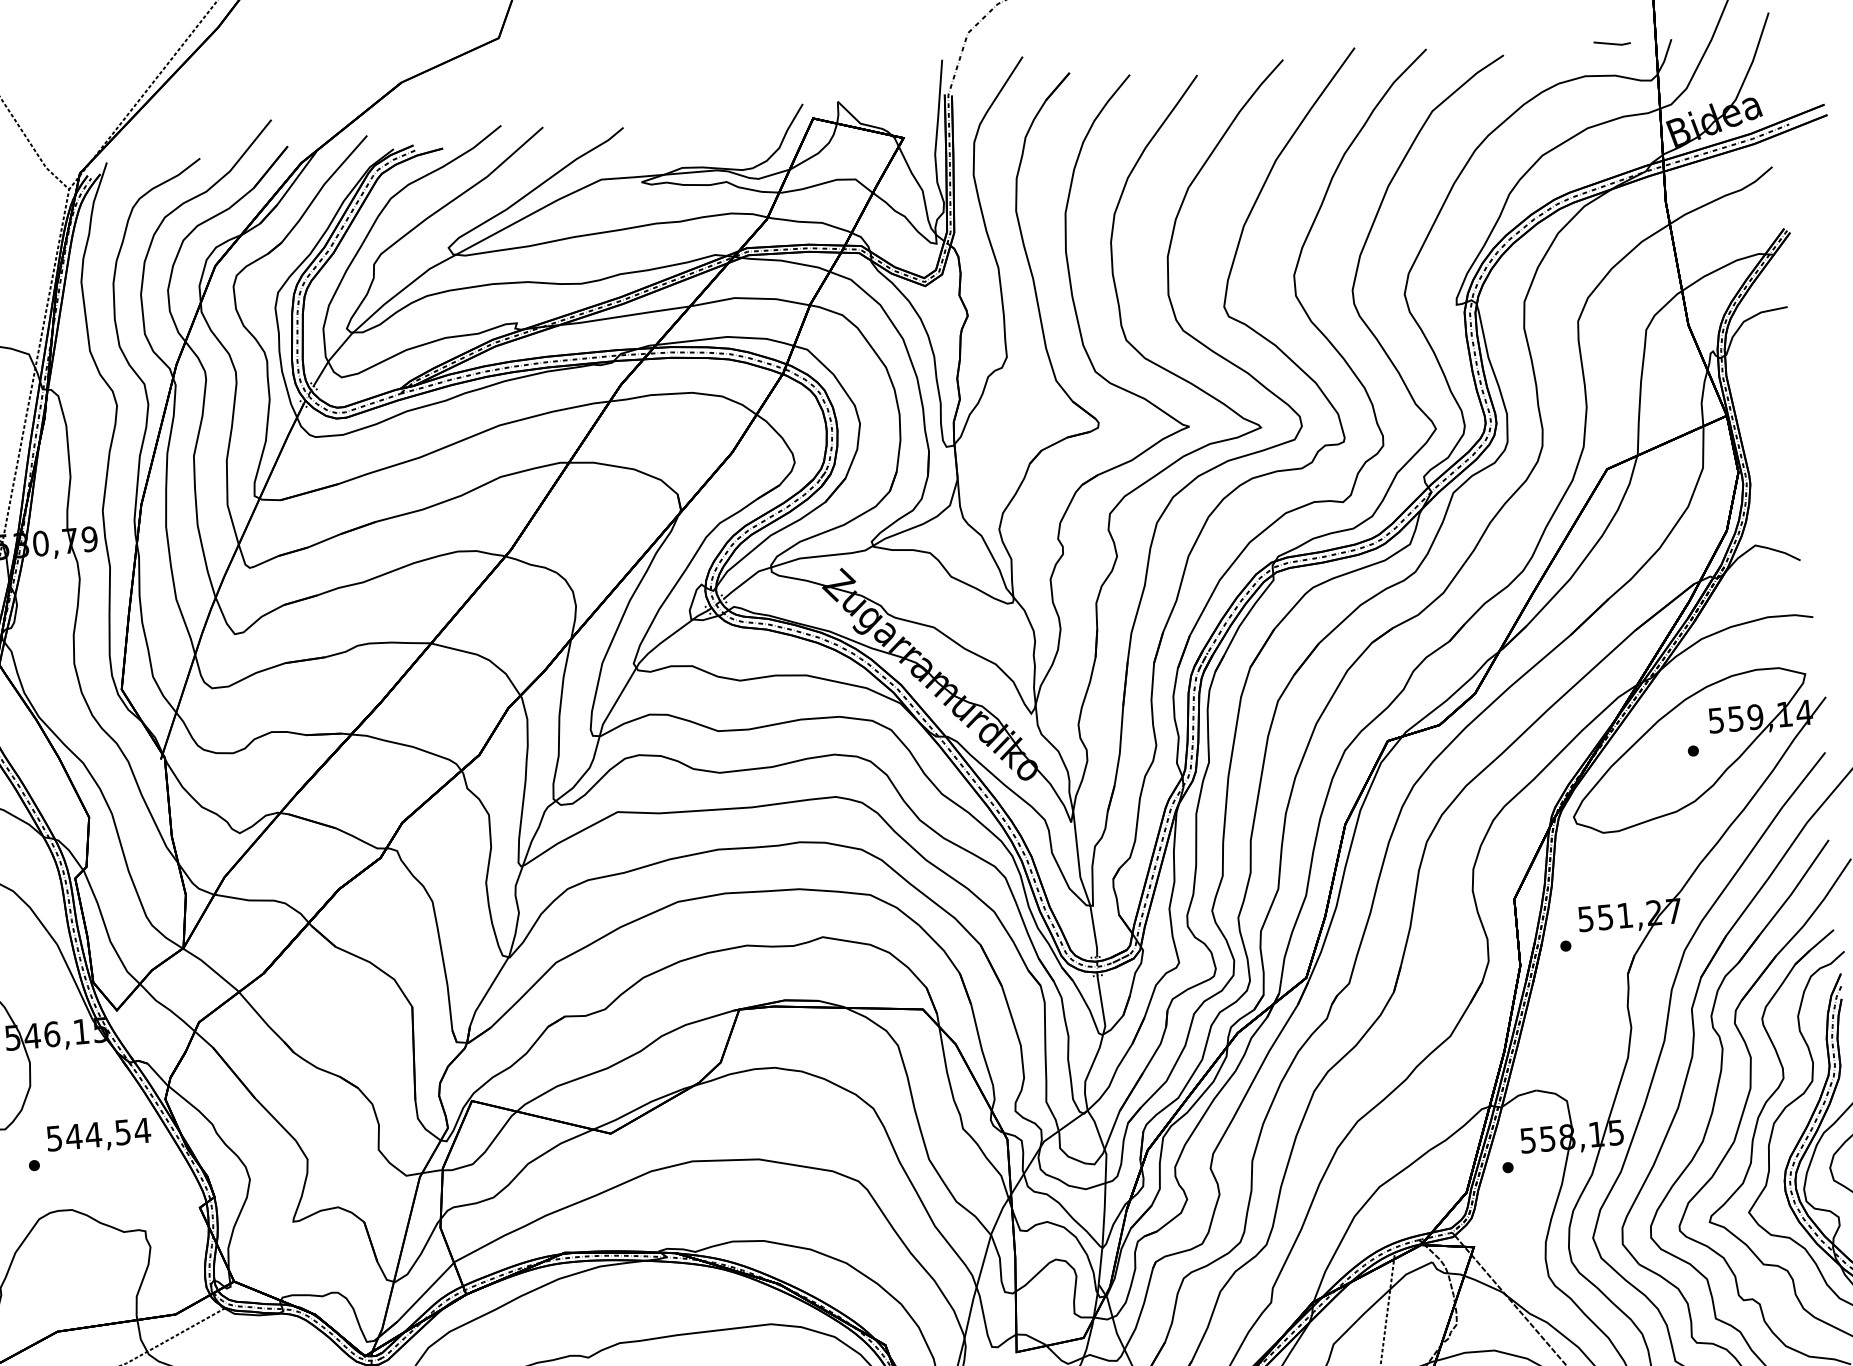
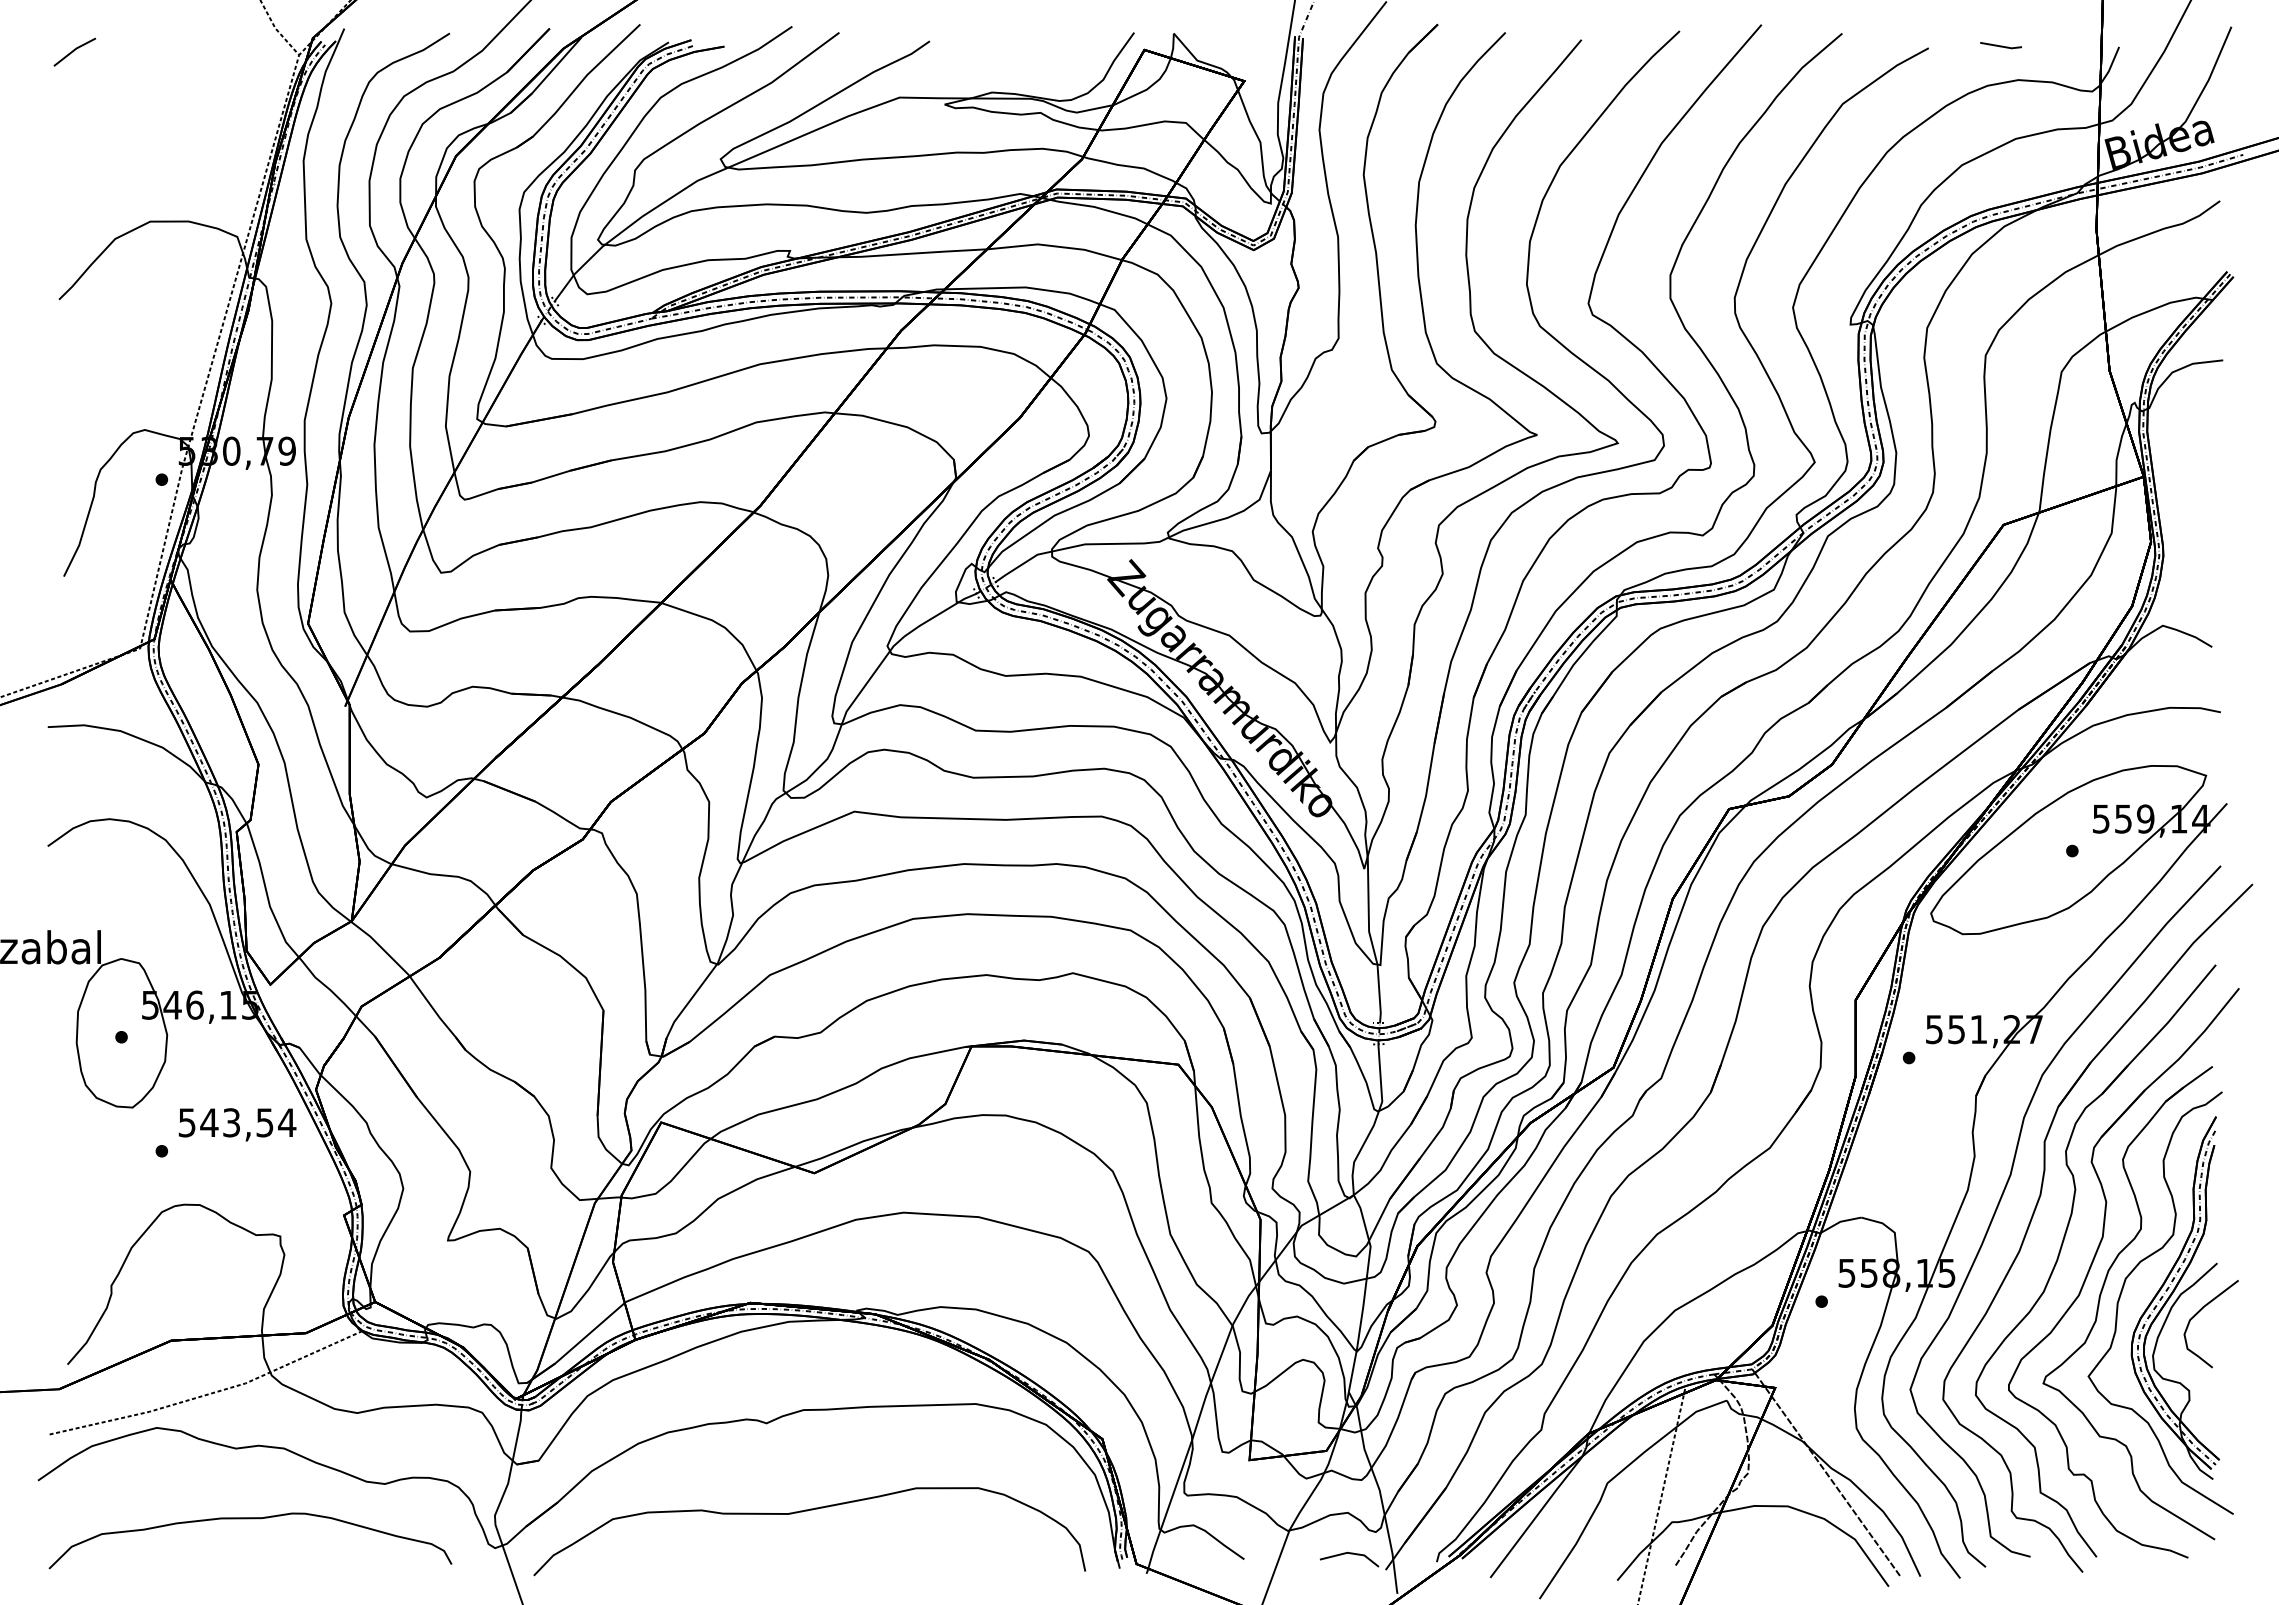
line: (1611, 43) -> (2000, 45), moved
text: (93, 1134) -> (231, 1122), 544,54 -> 543,54

